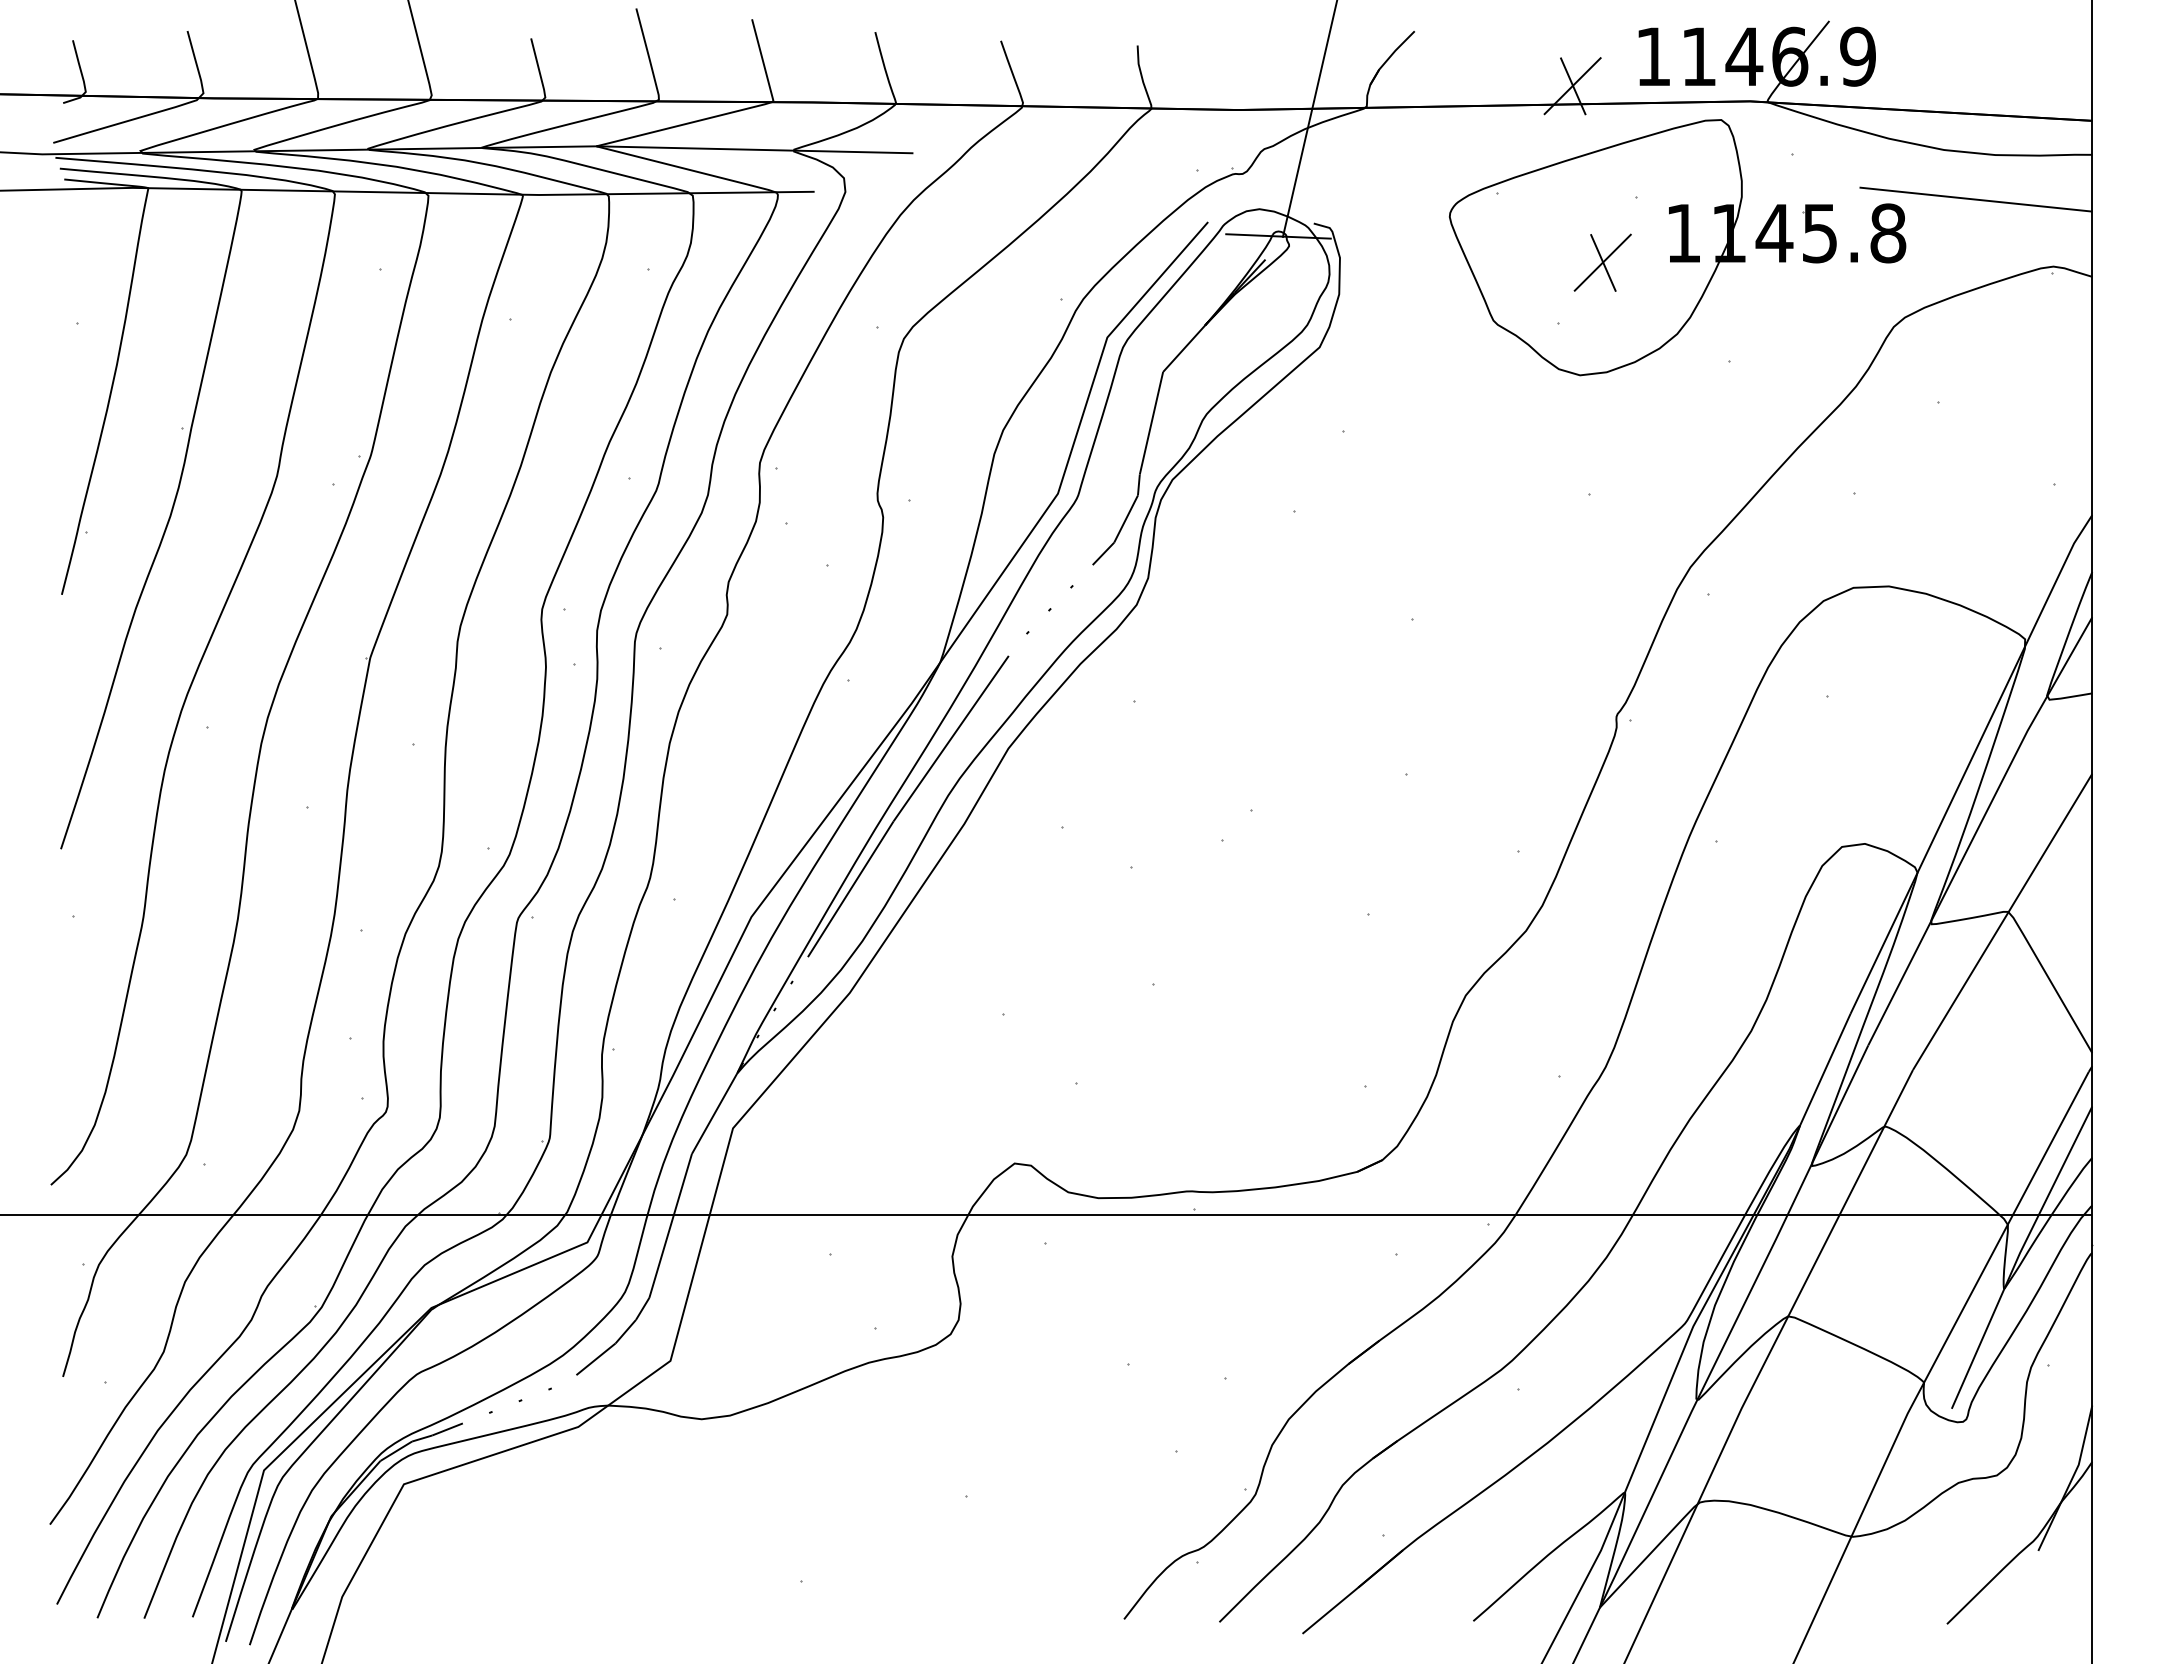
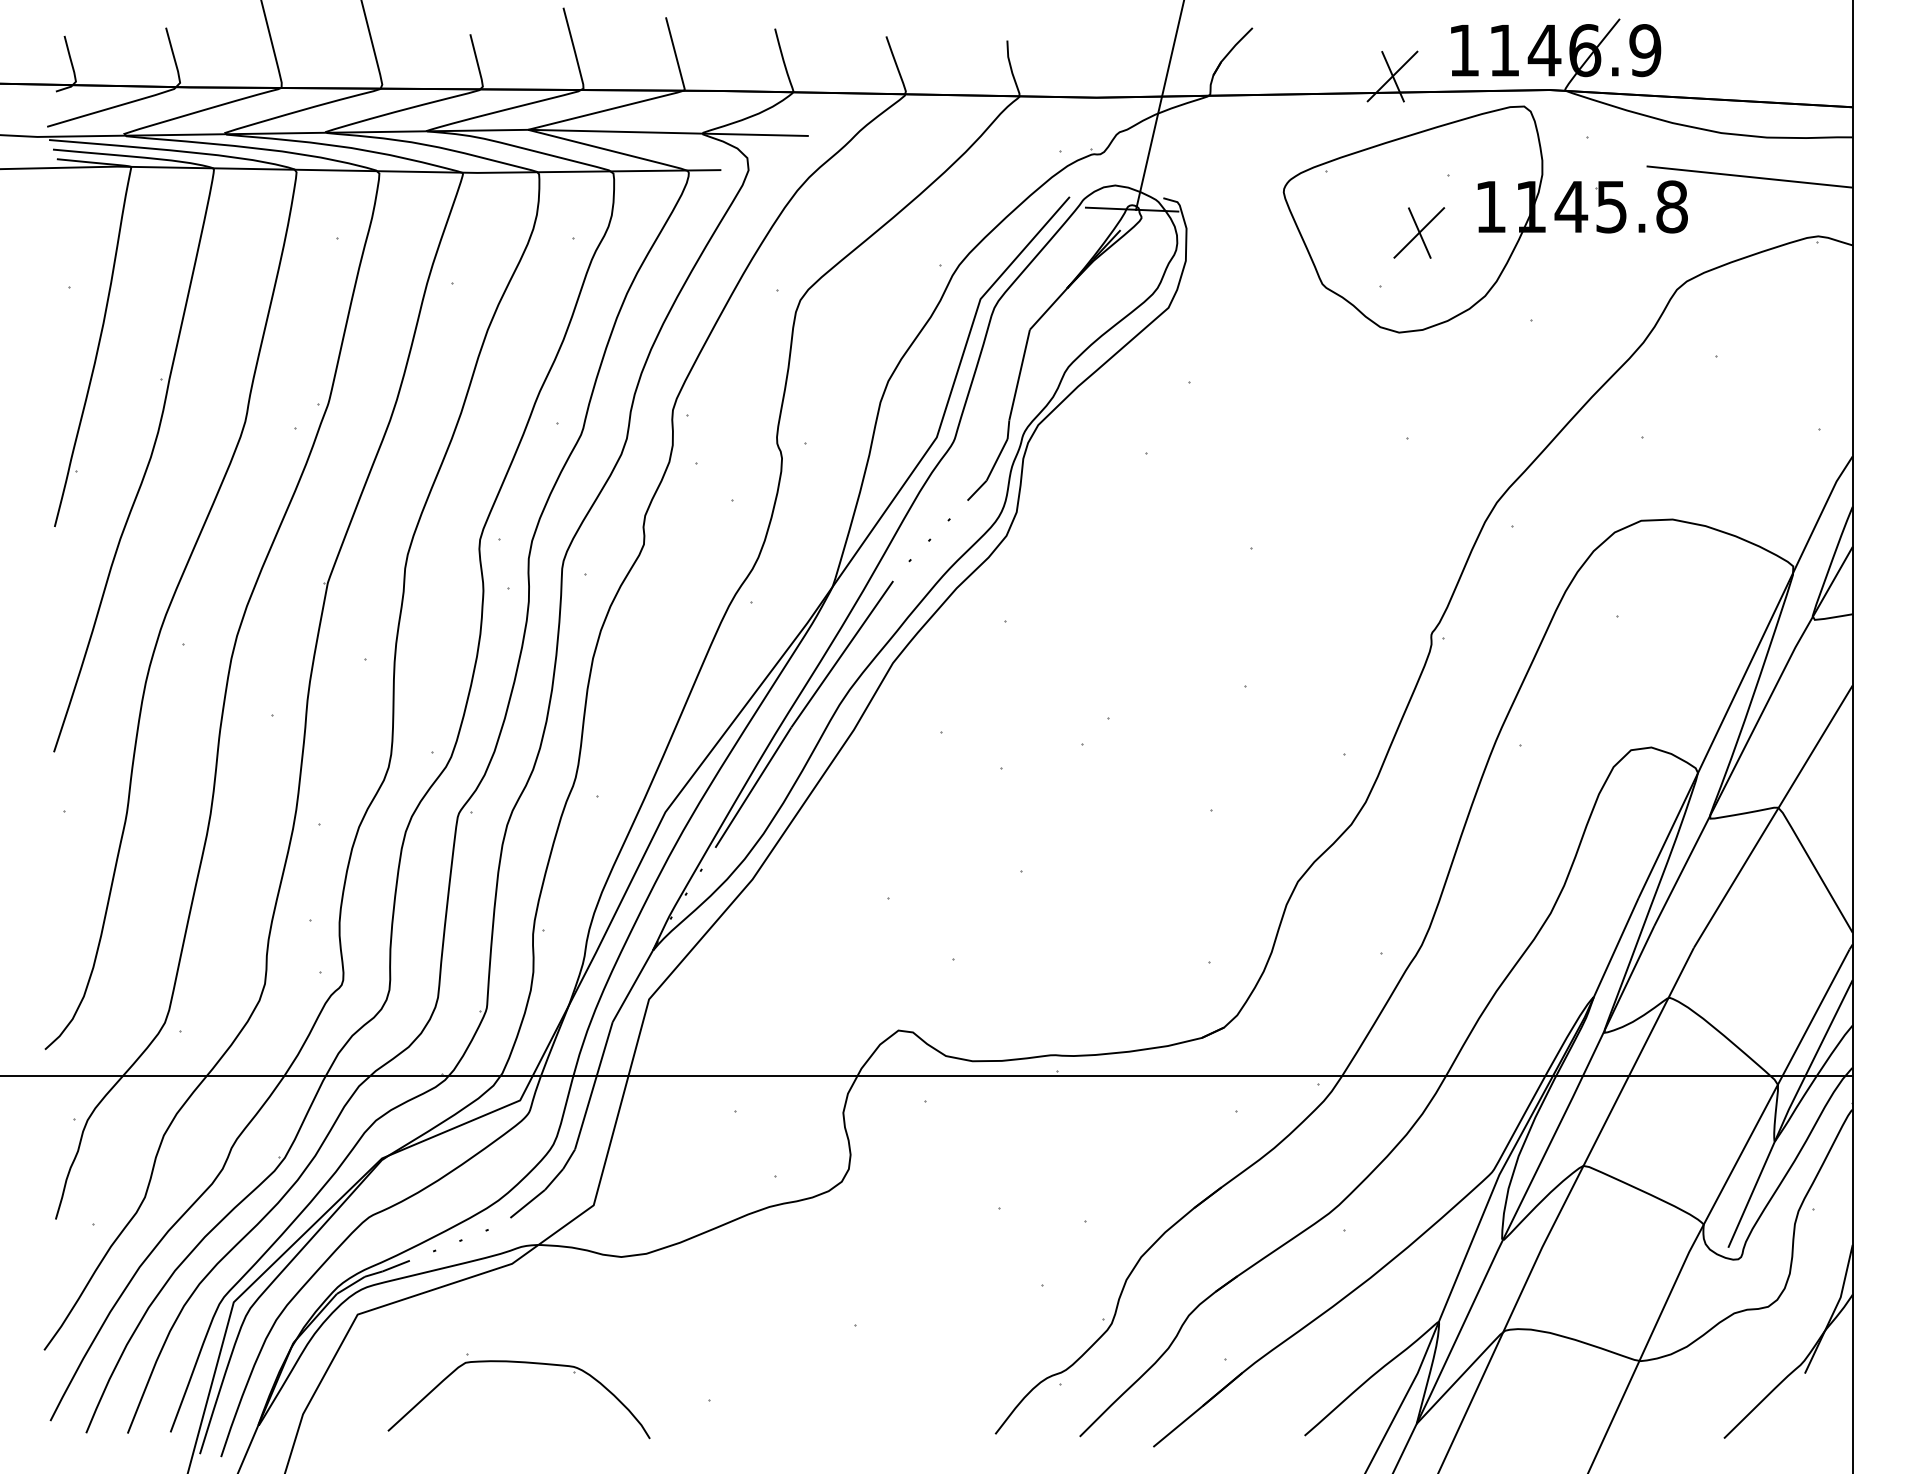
part: (592, 1539) -> (524, 1363), added

